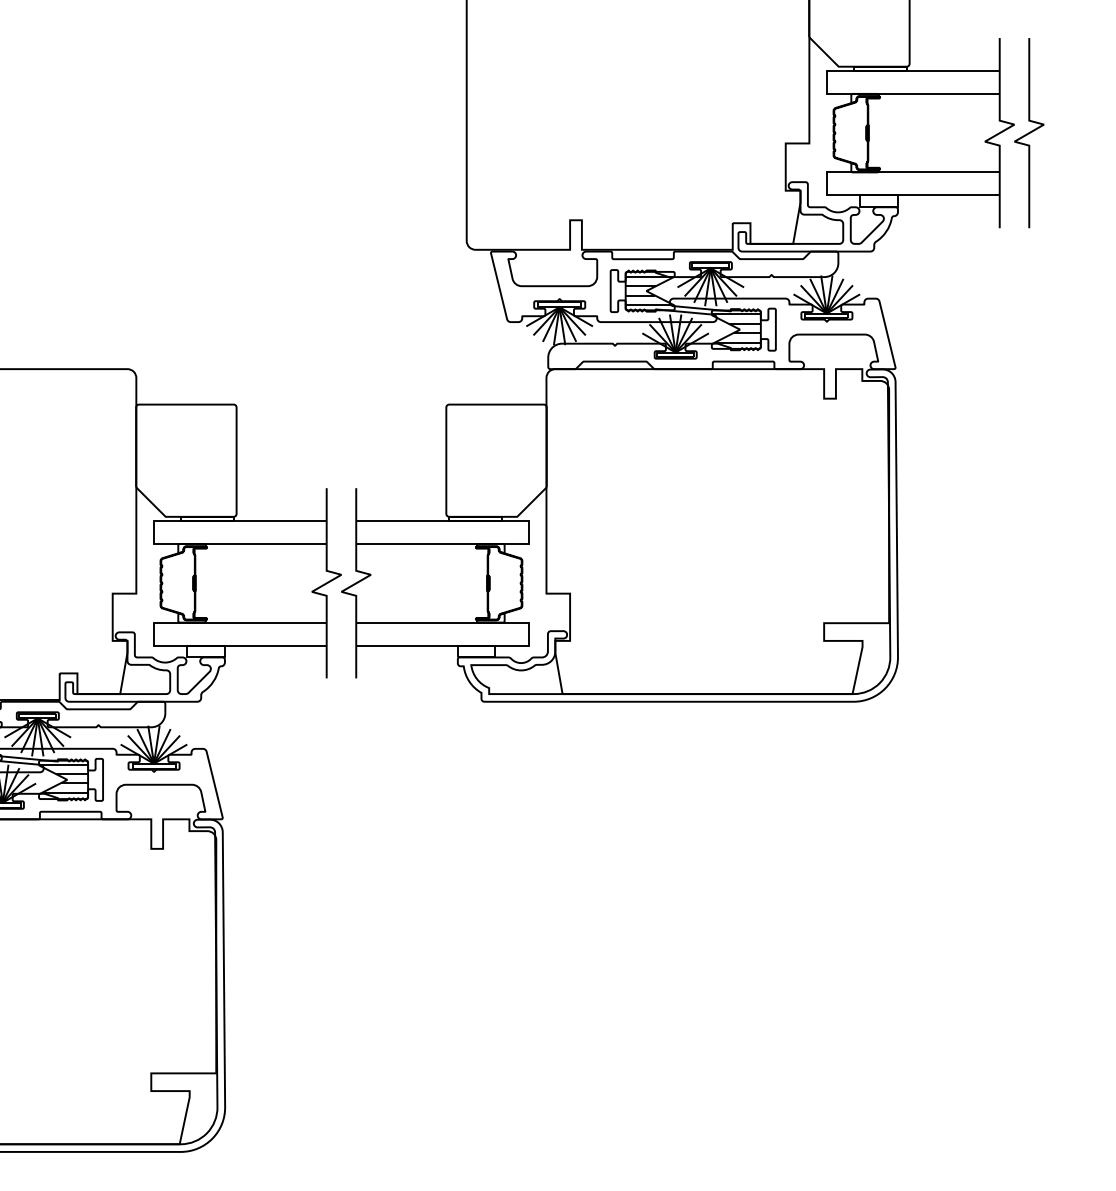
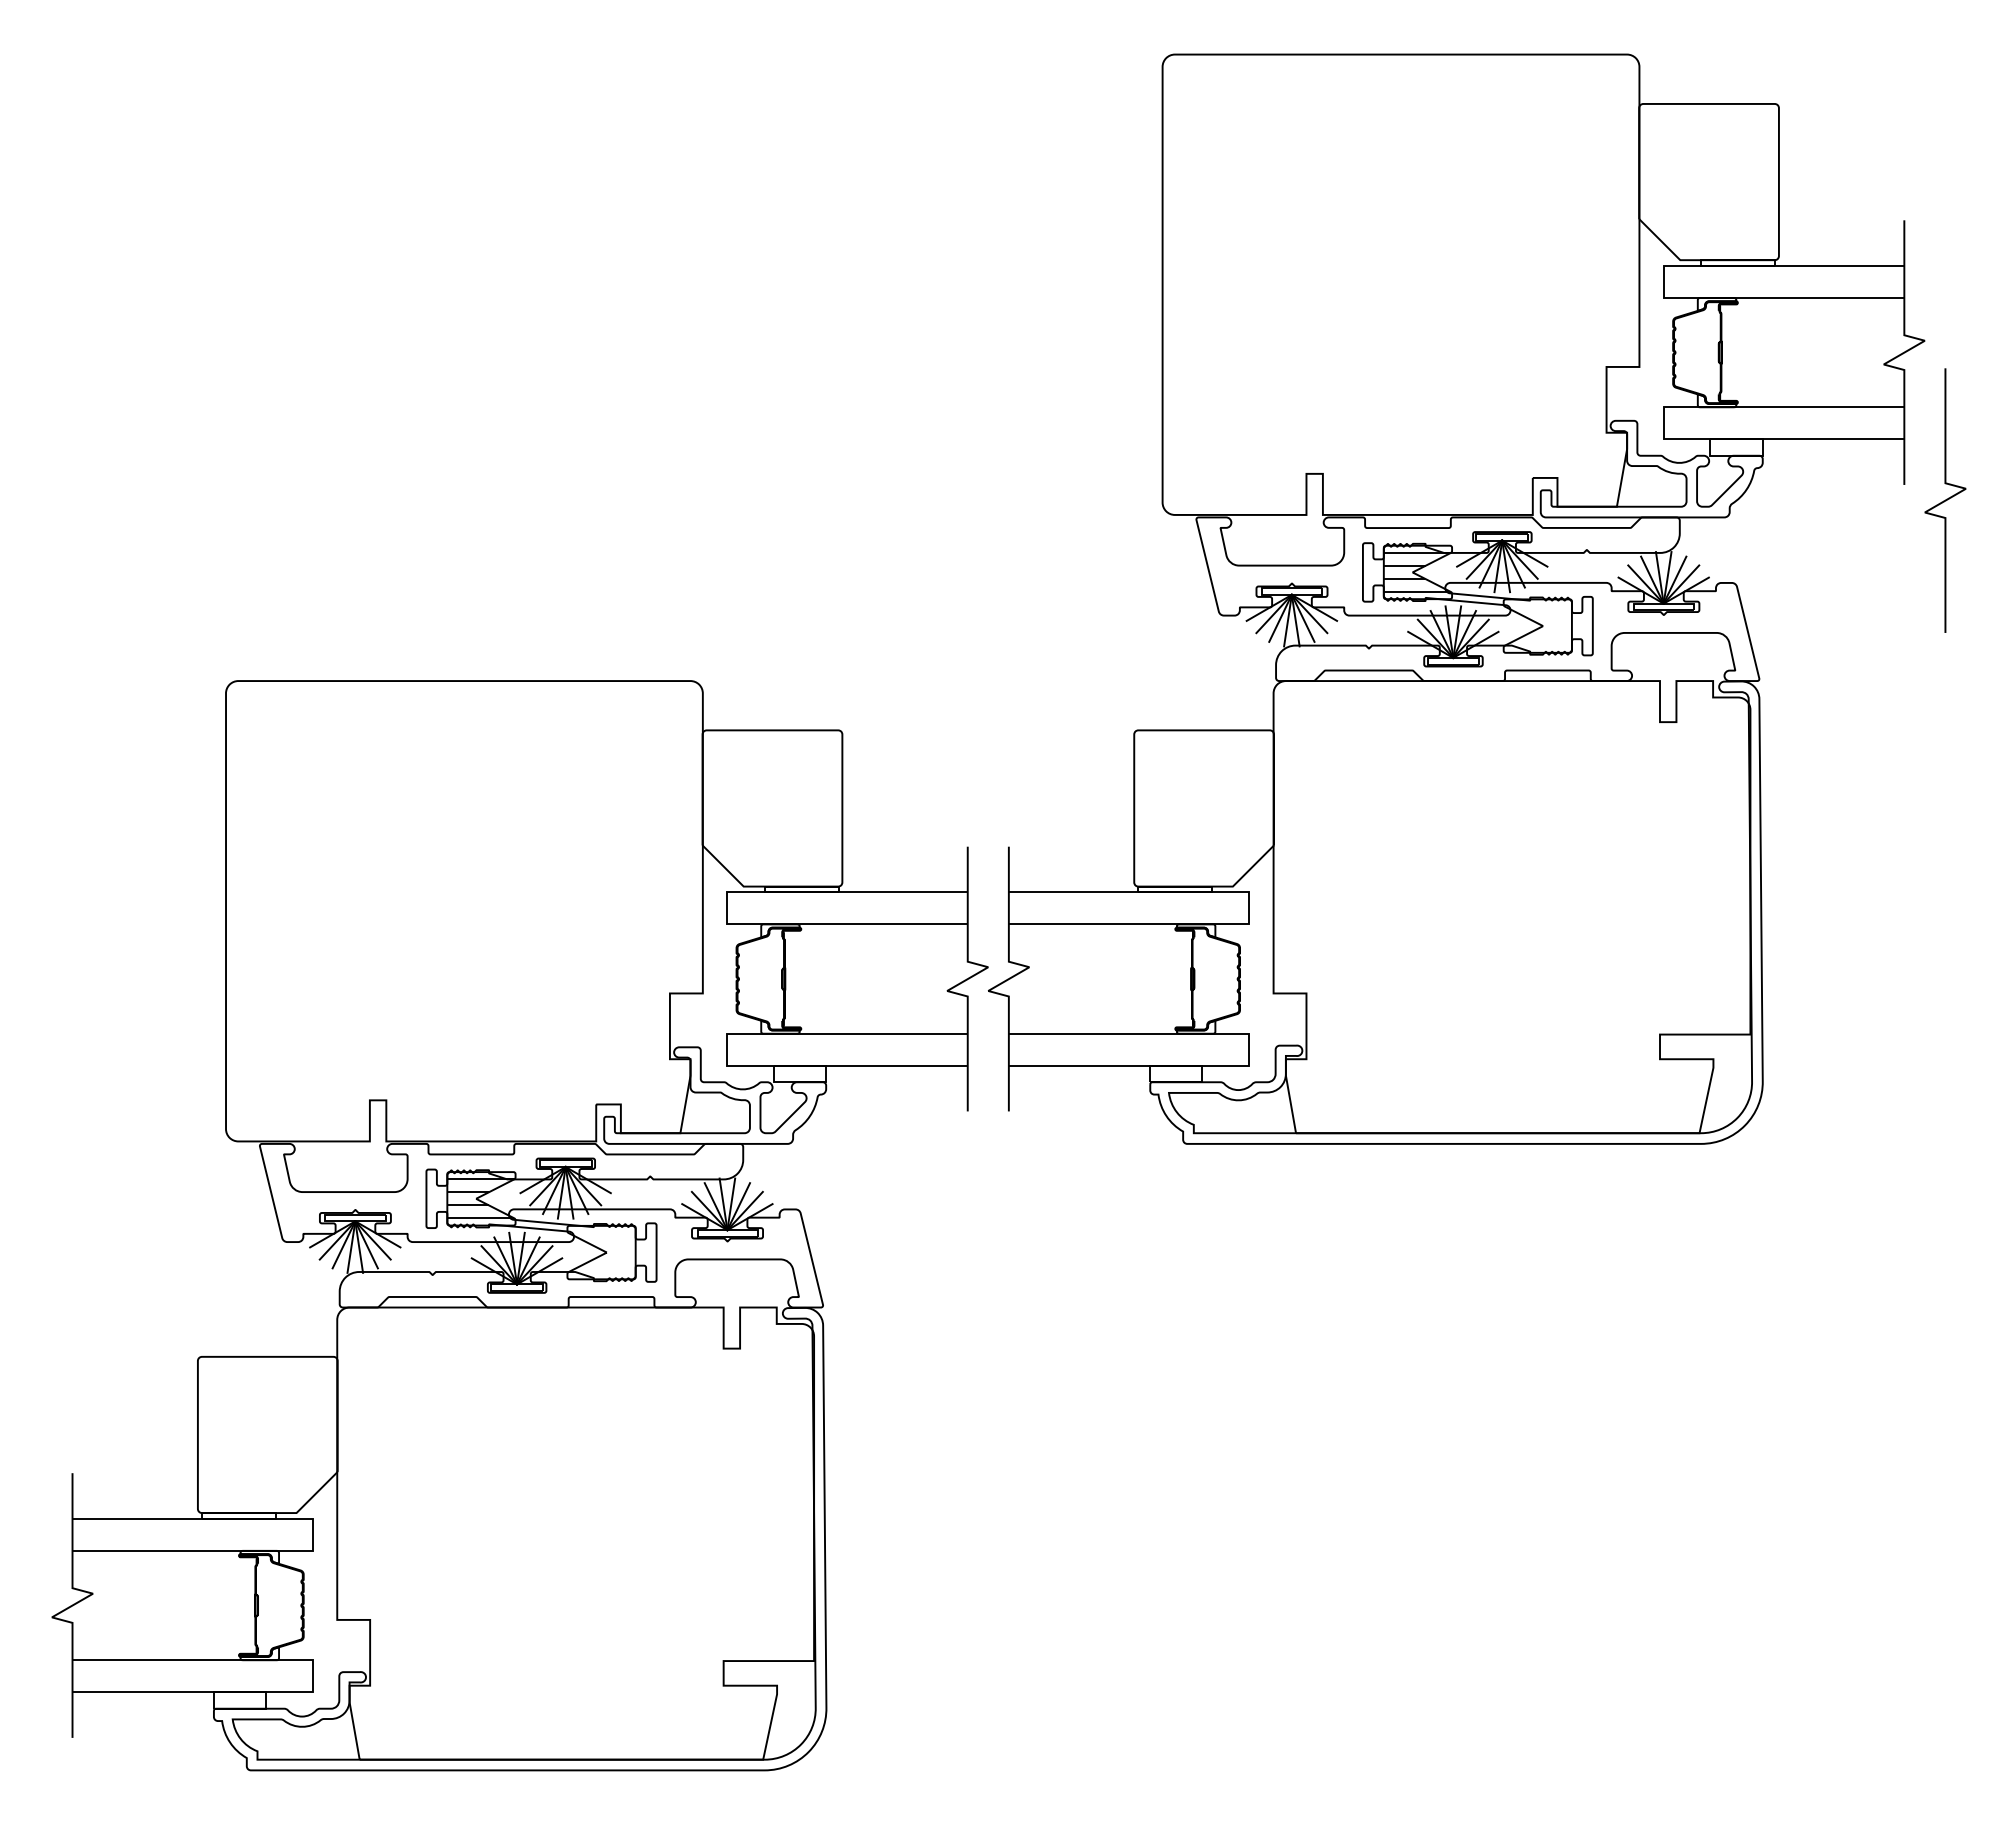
curve: (1029, 133) -> (1945, 500), moved
hatch: (736, 328) -> (1537, 624), removed
hatch: (63, 778) -> (601, 1250), removed

